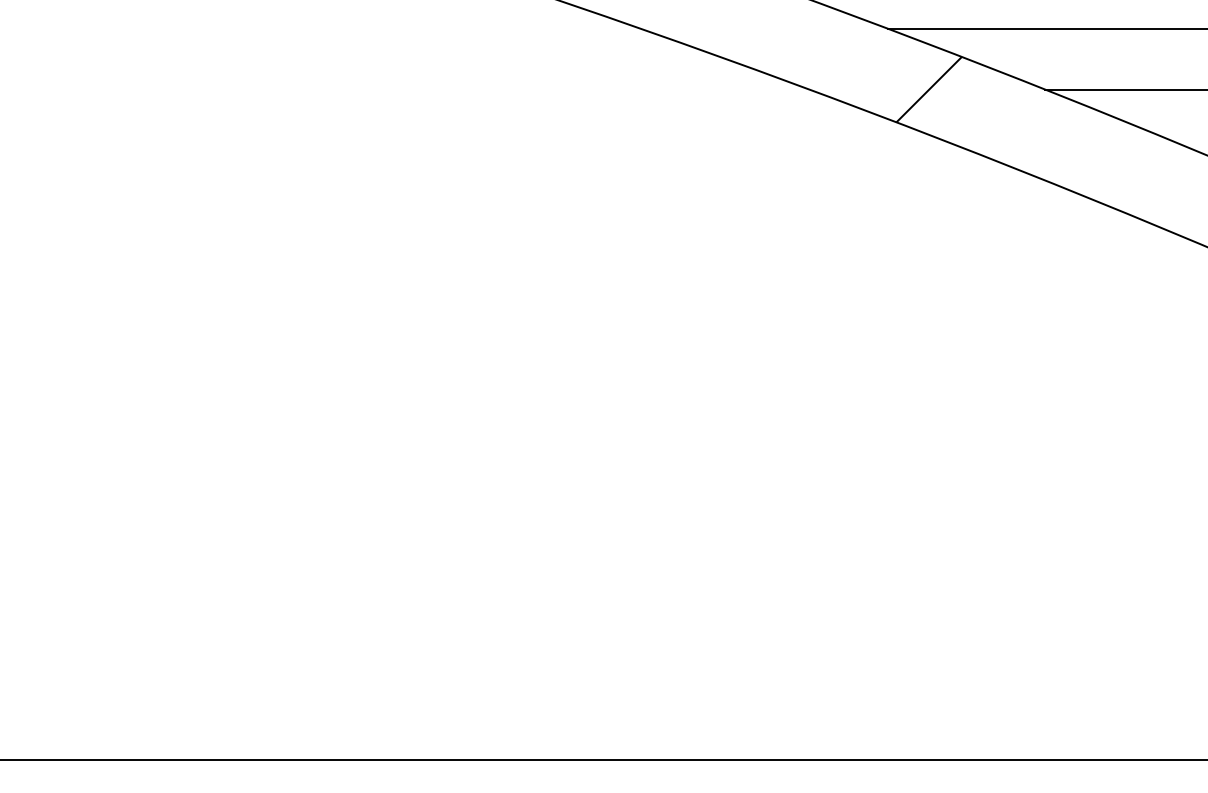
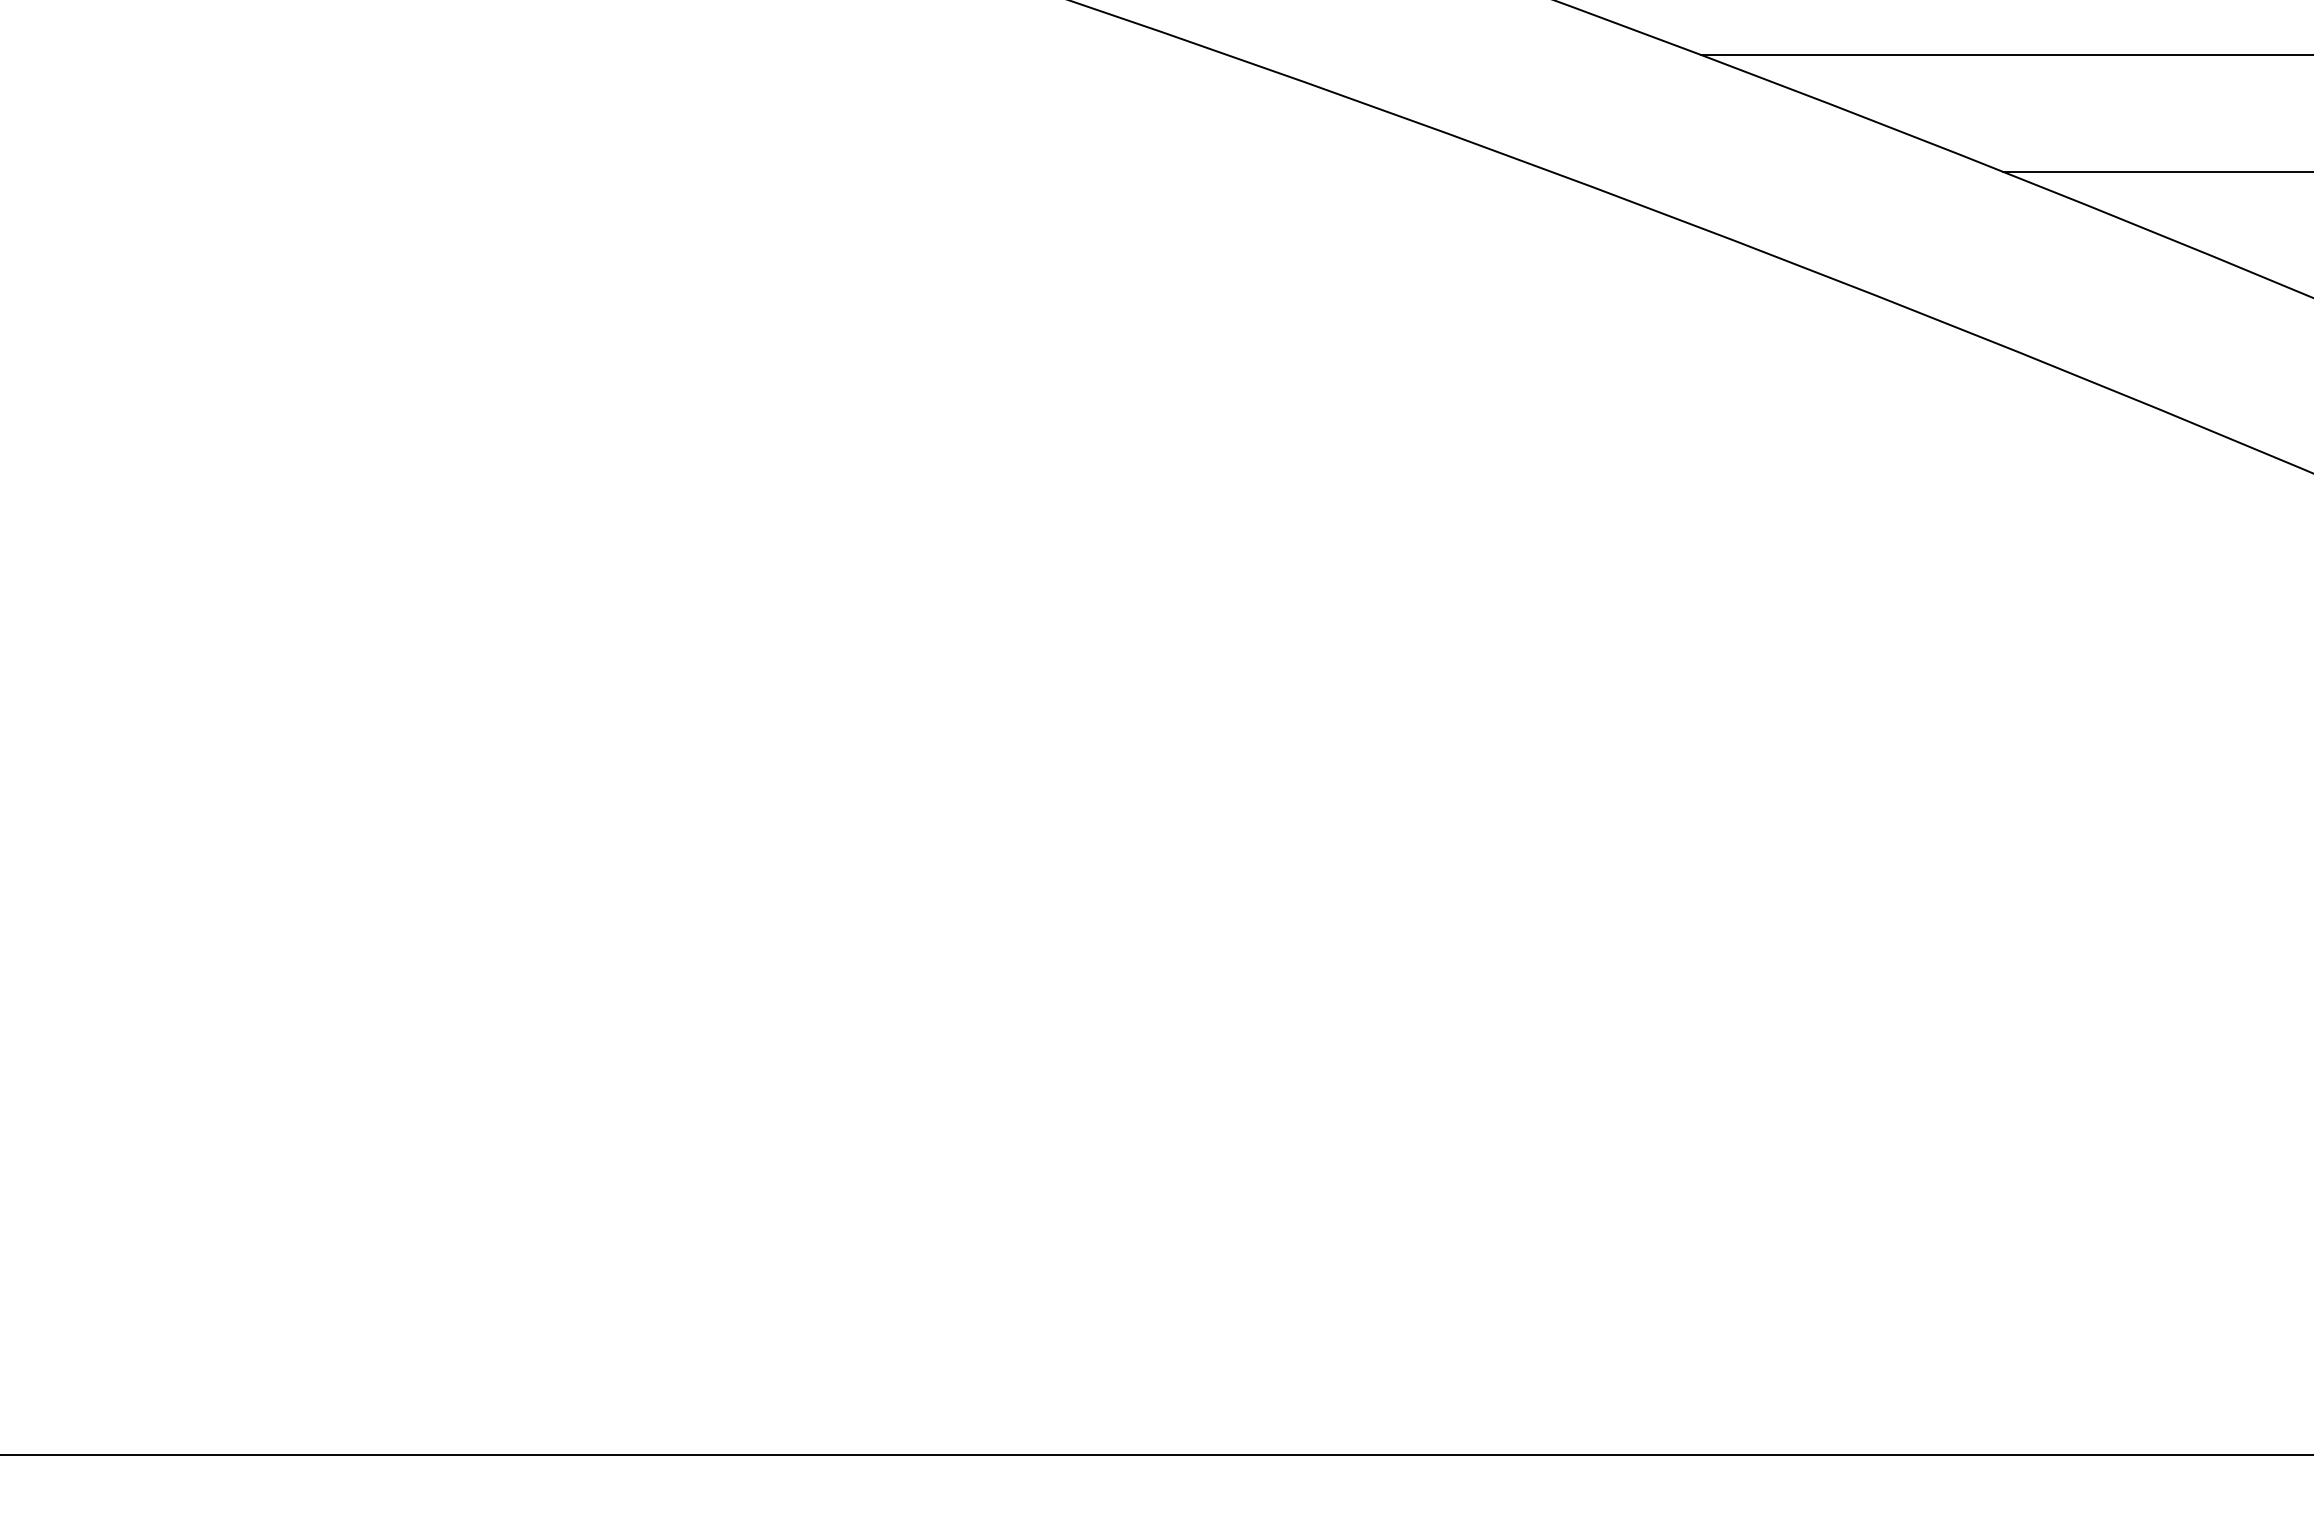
hatch: (928, 89) -> (1778, 171), removed

